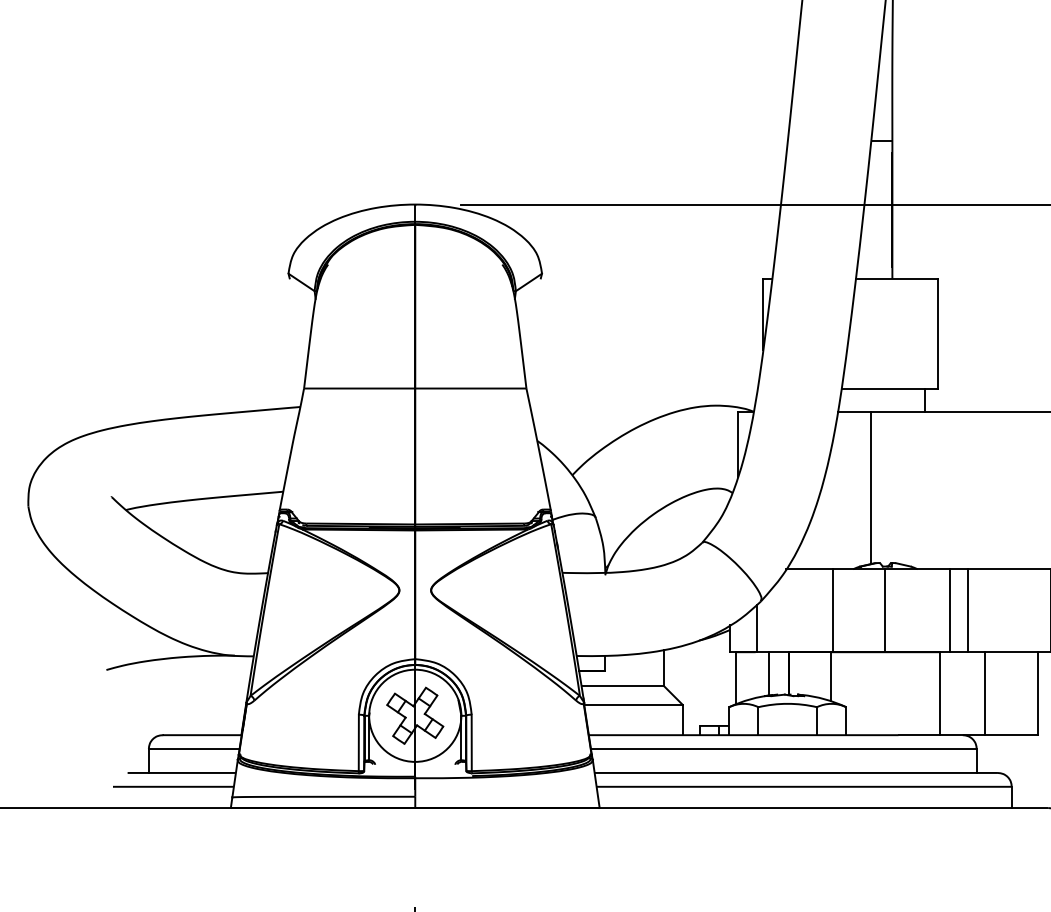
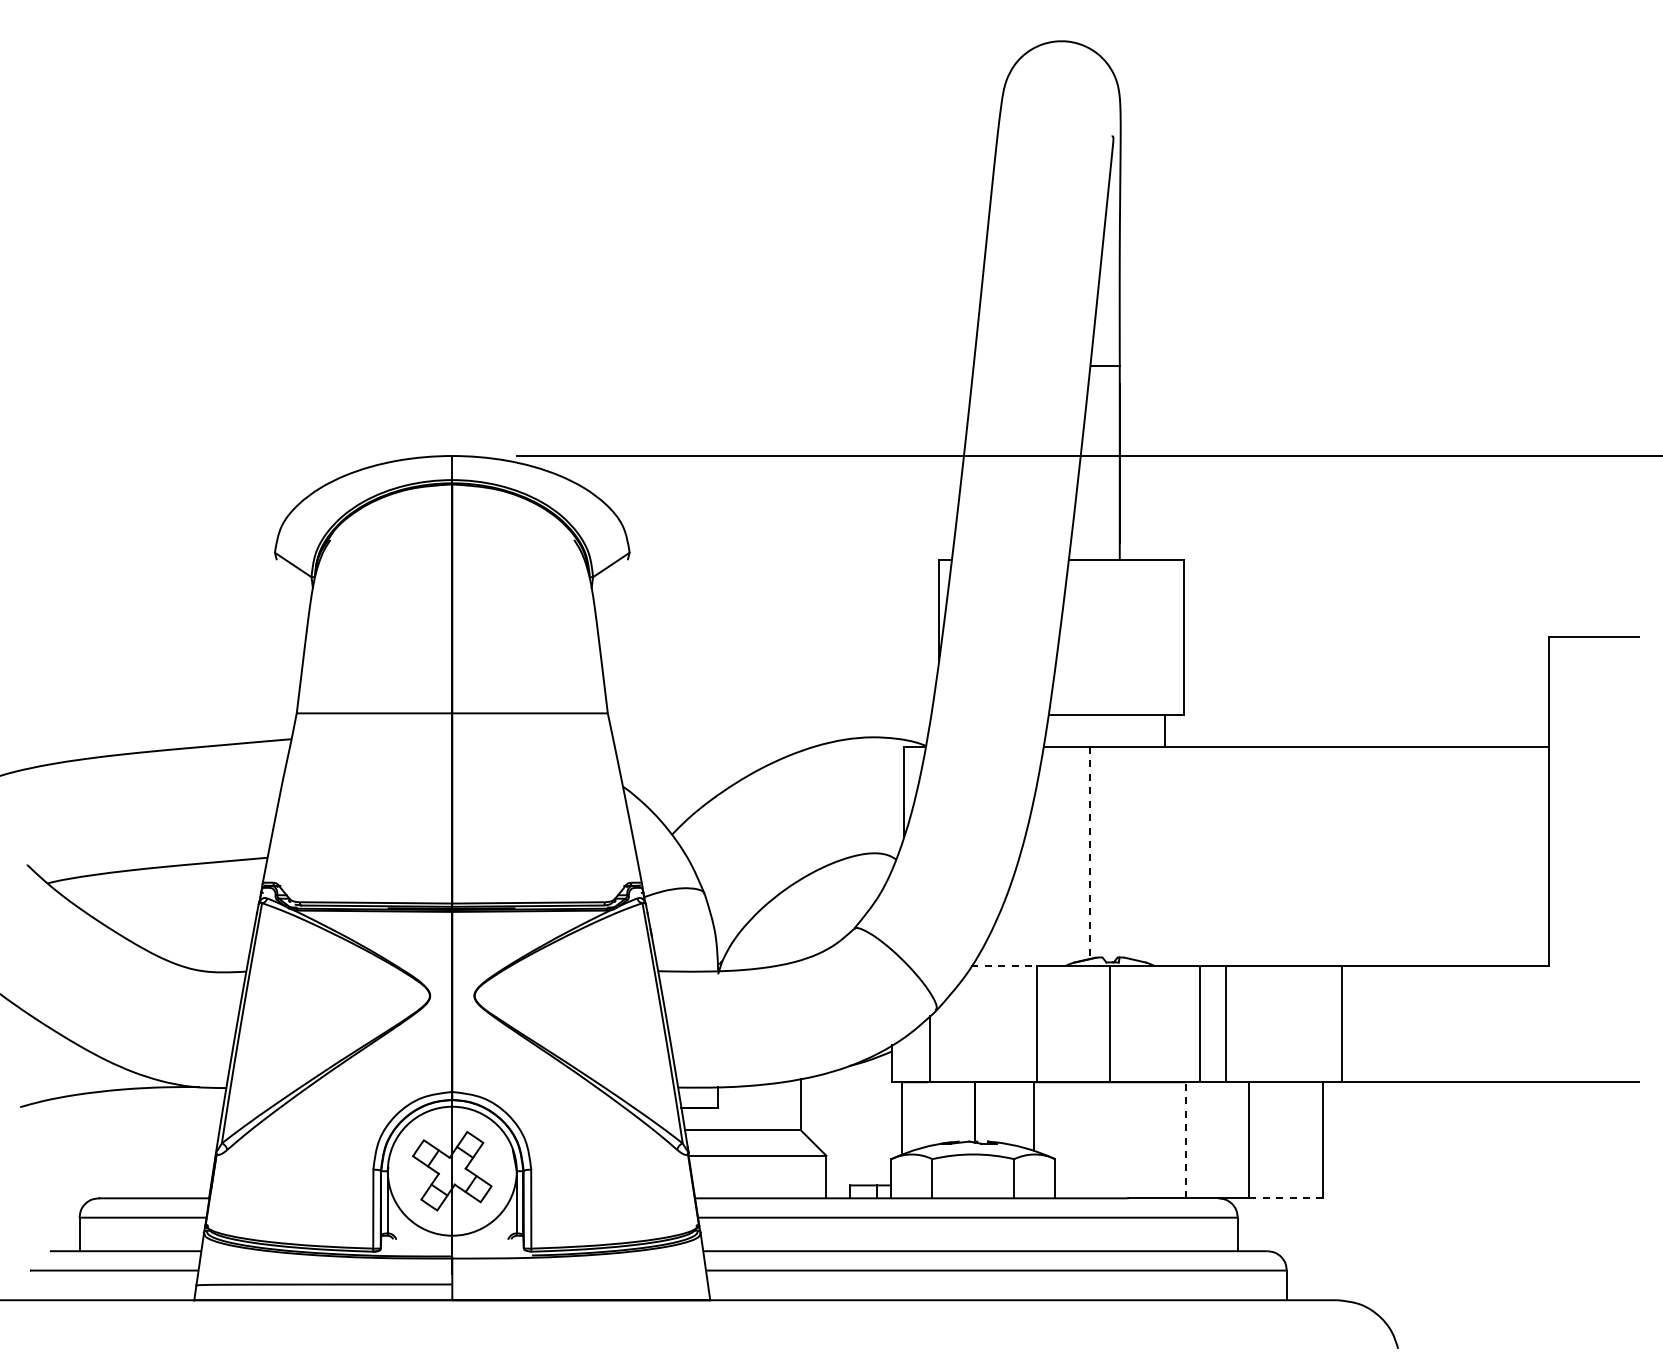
line: (870, 488) -> (1089, 853), solid -> dashed
line: (809, 569) -> (1003, 966), solid -> dashed
line: (768, 673) -> (946, 1112), removed
line: (939, 693) -> (1185, 1139), solid -> dashed
line: (1011, 735) -> (1286, 1198), solid -> dashed

